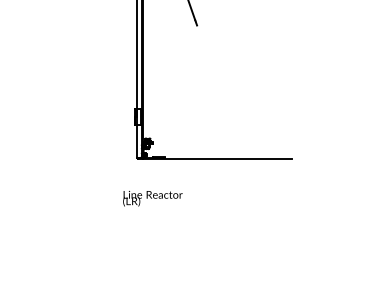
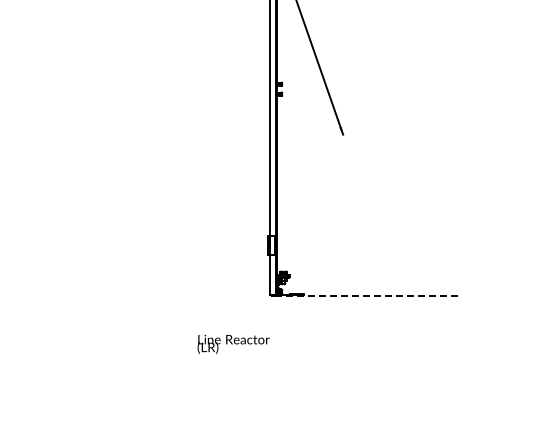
line: (218, 159) -> (368, 296), solid -> dashed
text: (152, 198) -> (233, 343), moved

